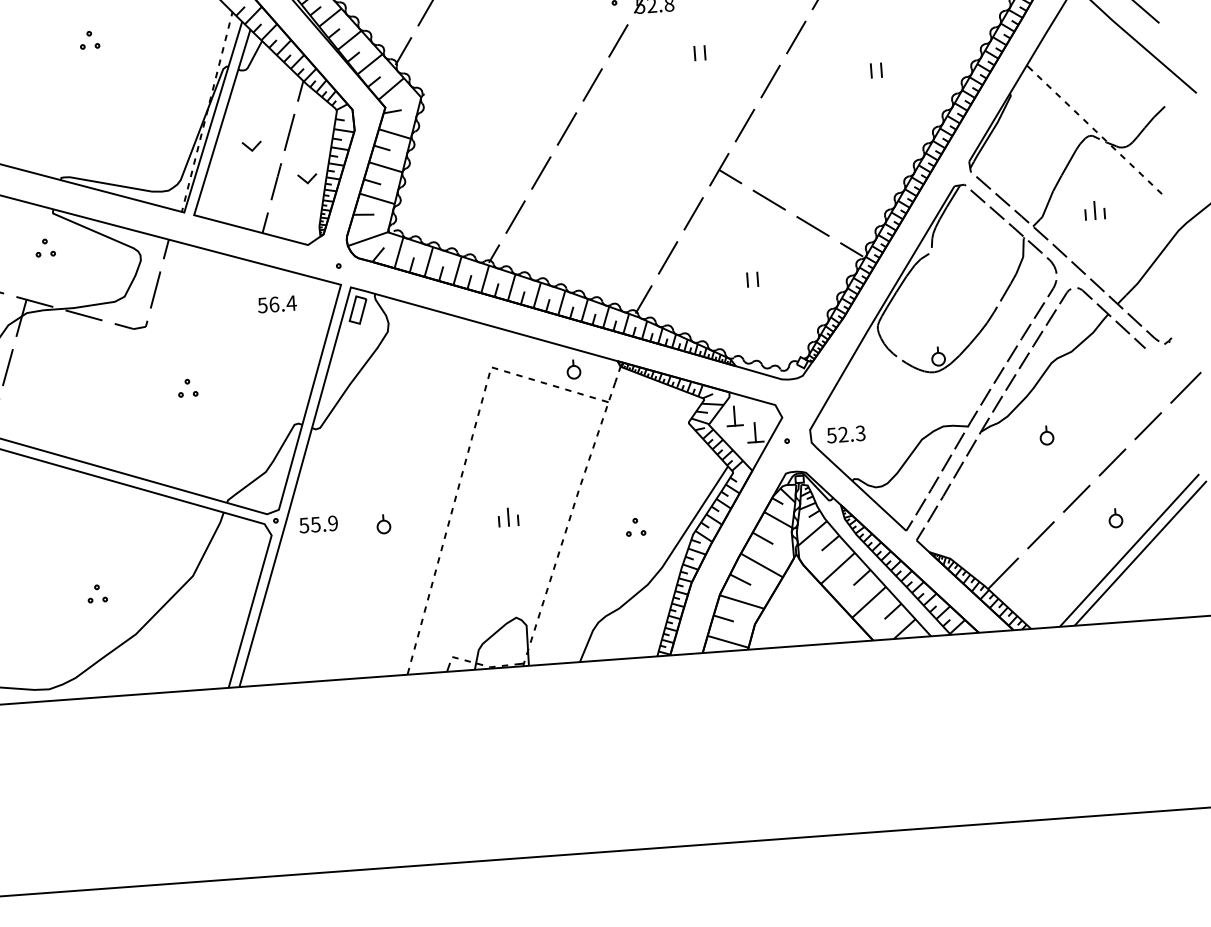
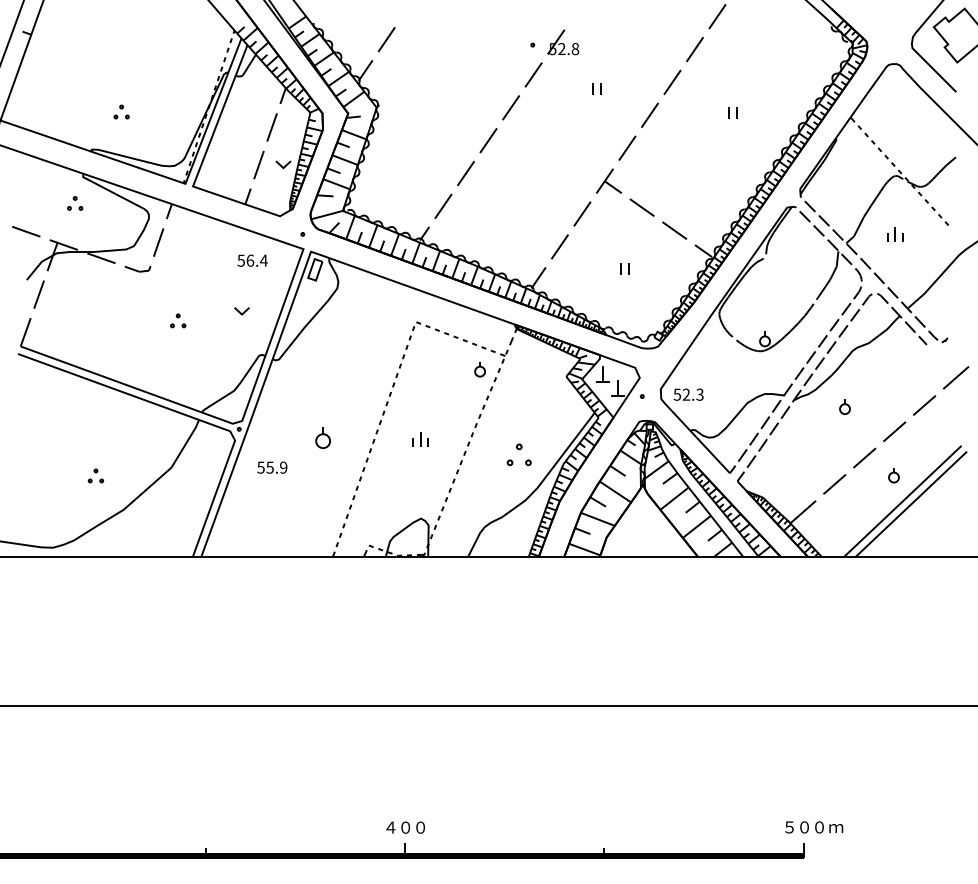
part: (89, 39) -> (121, 111), moved
part: (251, 146) -> (241, 311), moved
part: (573, 369) -> (479, 369), moved
text: (318, 524) -> (272, 467), moved
part: (383, 524) -> (322, 438), size x1.4
part: (635, 526) -> (519, 454), size x1.6

